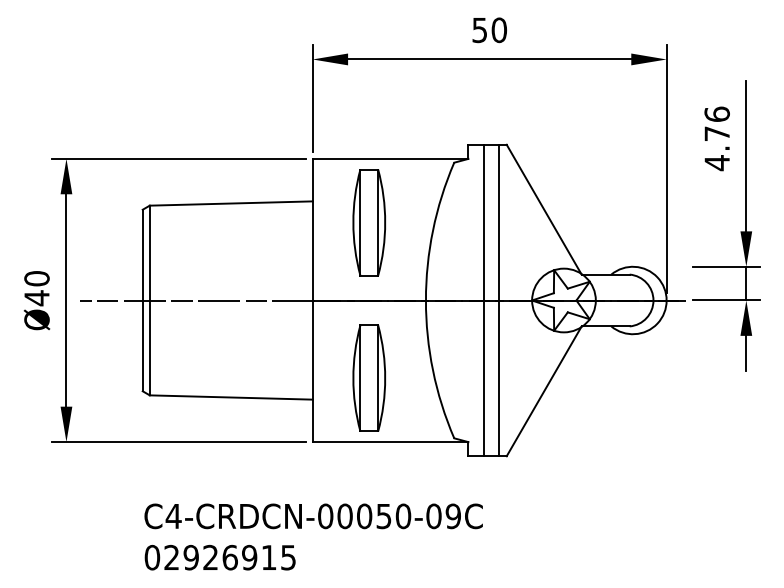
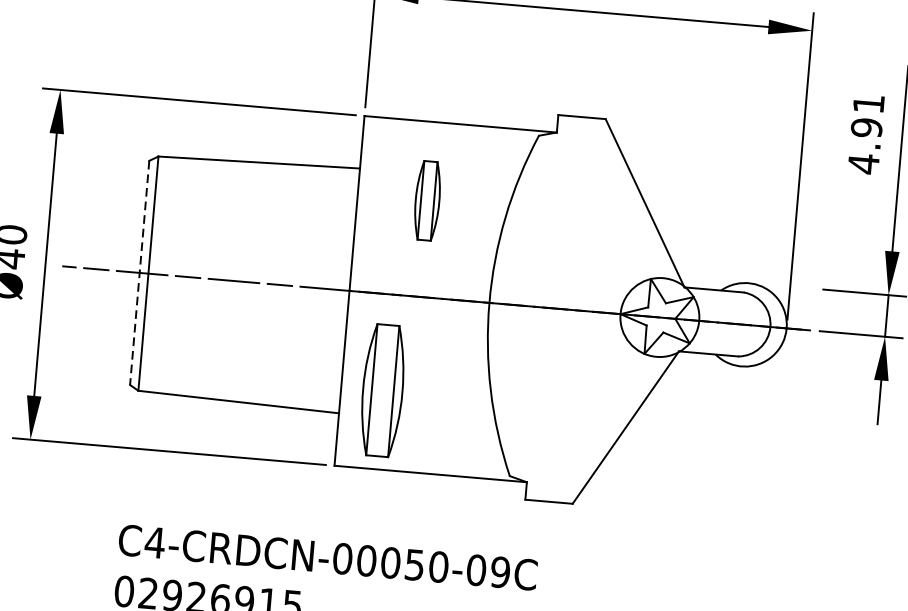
text: (716, 123) -> (866, 115), 4.76 -> 4.91
part: (368, 222) -> (426, 200), size x0.6
line: (142, 300) -> (139, 272), solid -> dashed
line: (483, 300) -> (560, 308), removed
line: (499, 300) -> (580, 310), removed
part: (368, 377) -> (381, 389), moved

